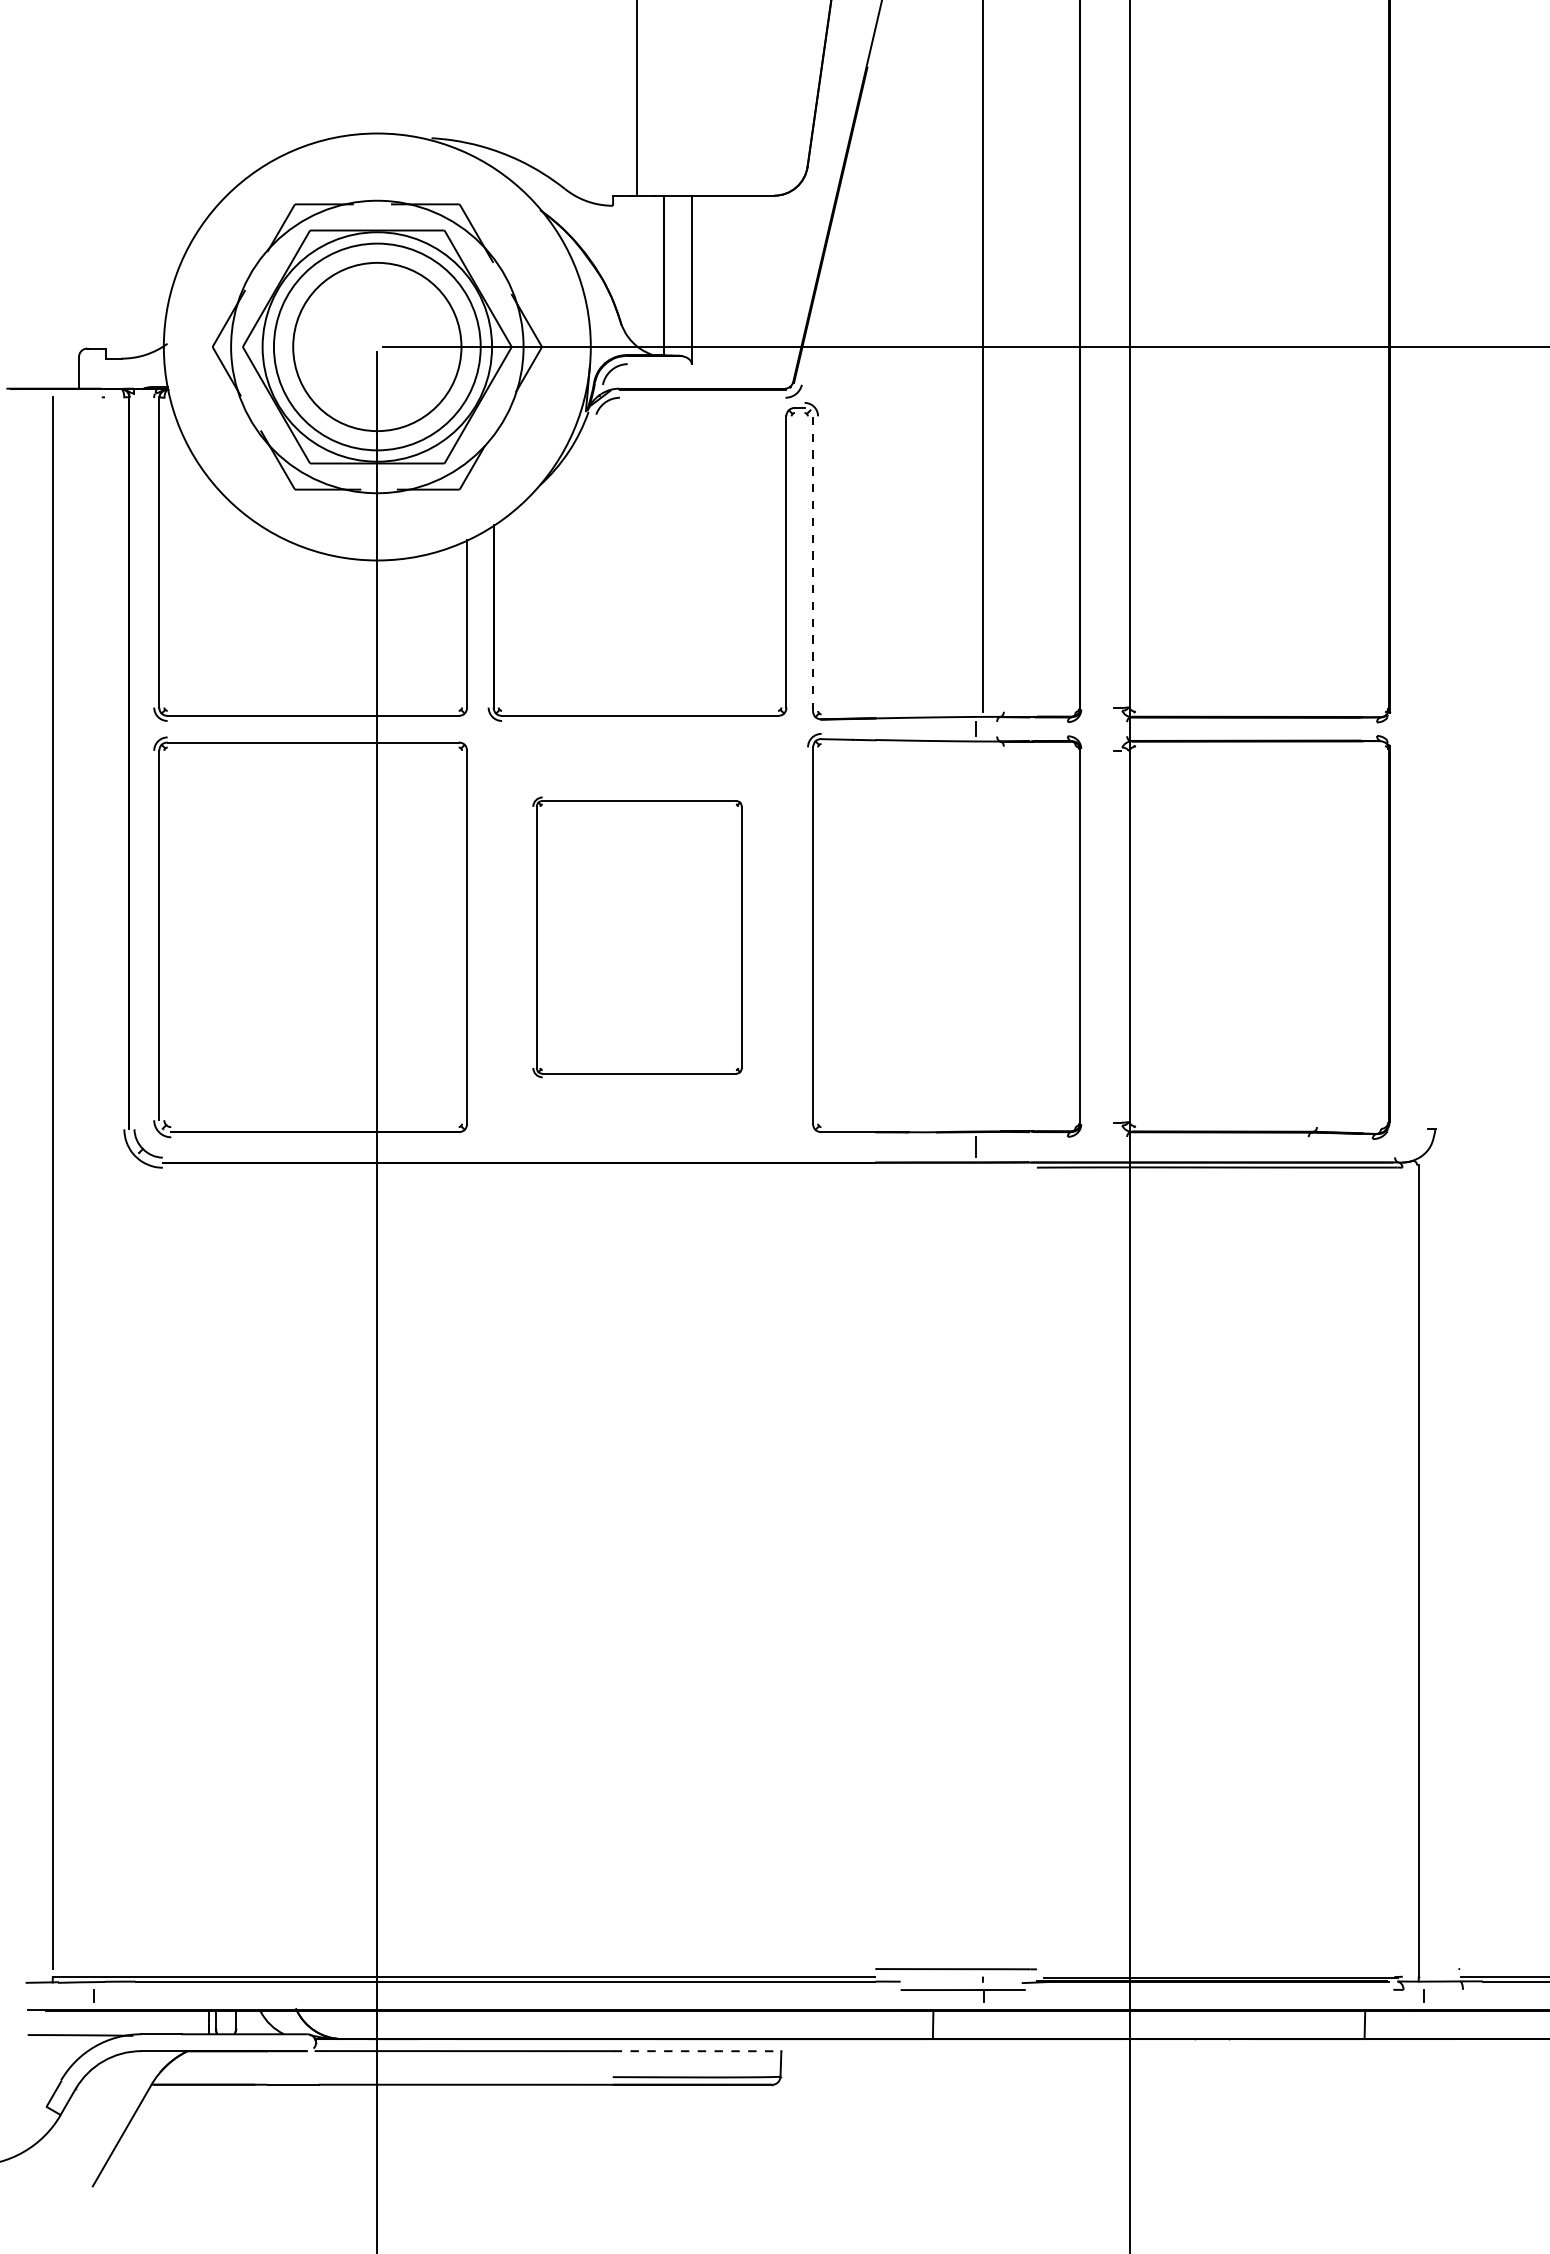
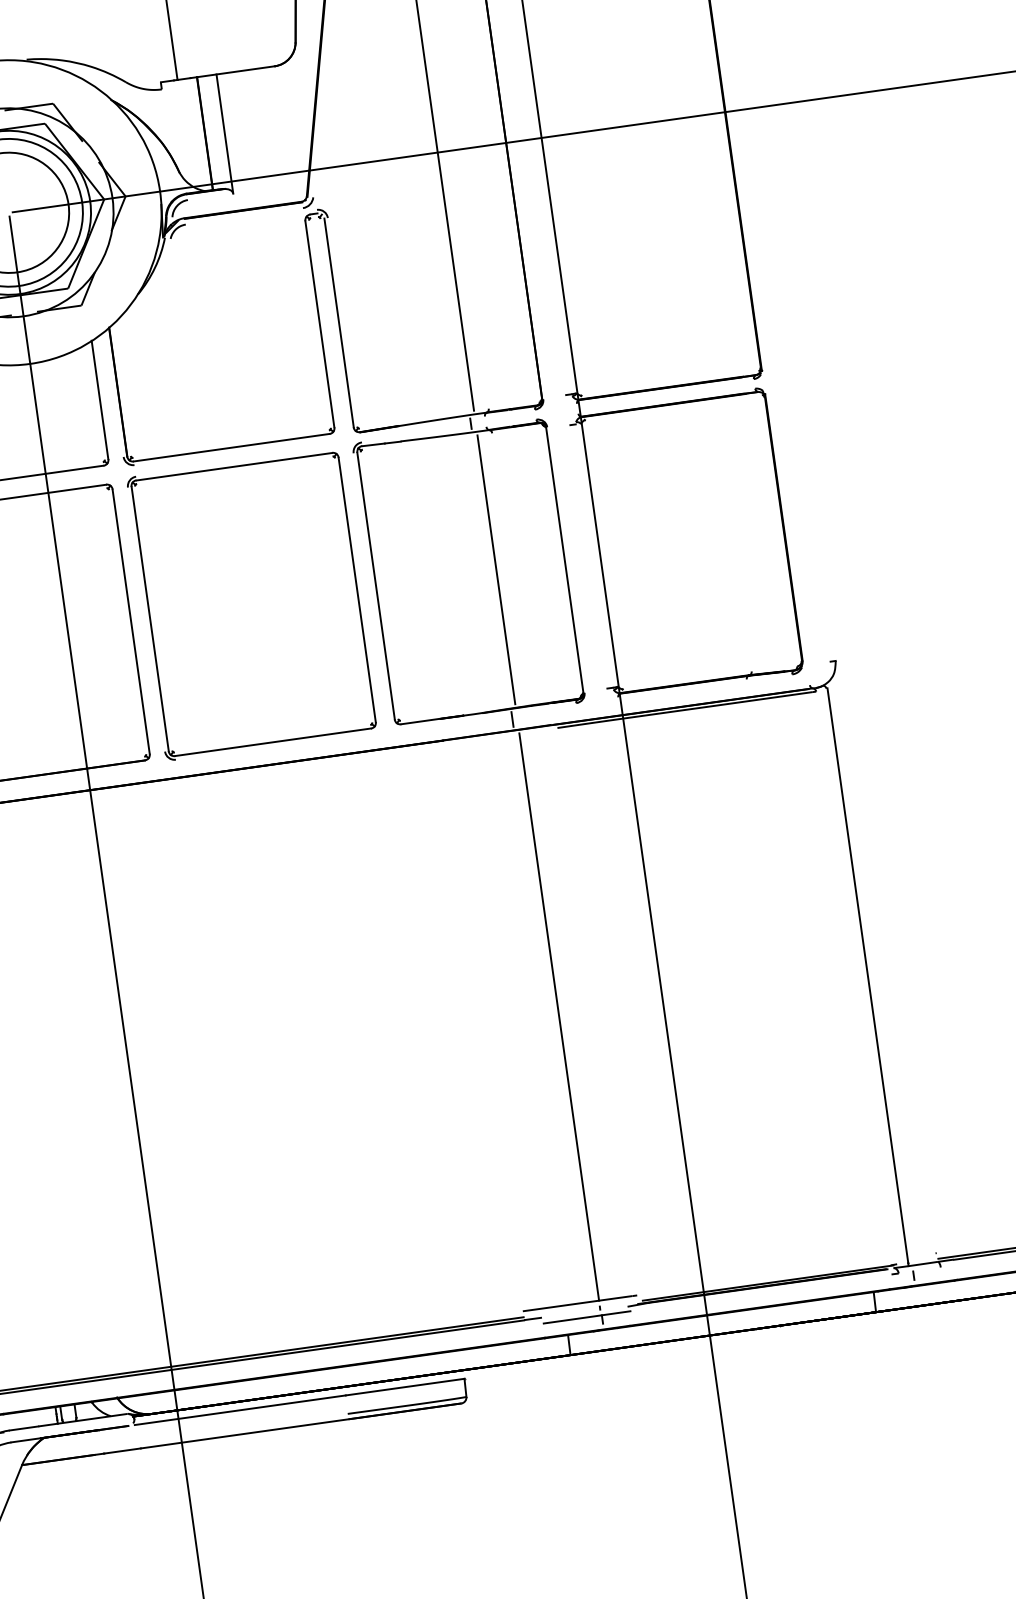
line: (813, 563) -> (339, 322), dashed -> solid
line: (983, 936) -> (496, 569), added
part: (637, 937) -> (251, 604), size x1.43
line: (983, 1568) -> (559, 1017), added
line: (697, 2051) -> (405, 1387), dashed -> solid

